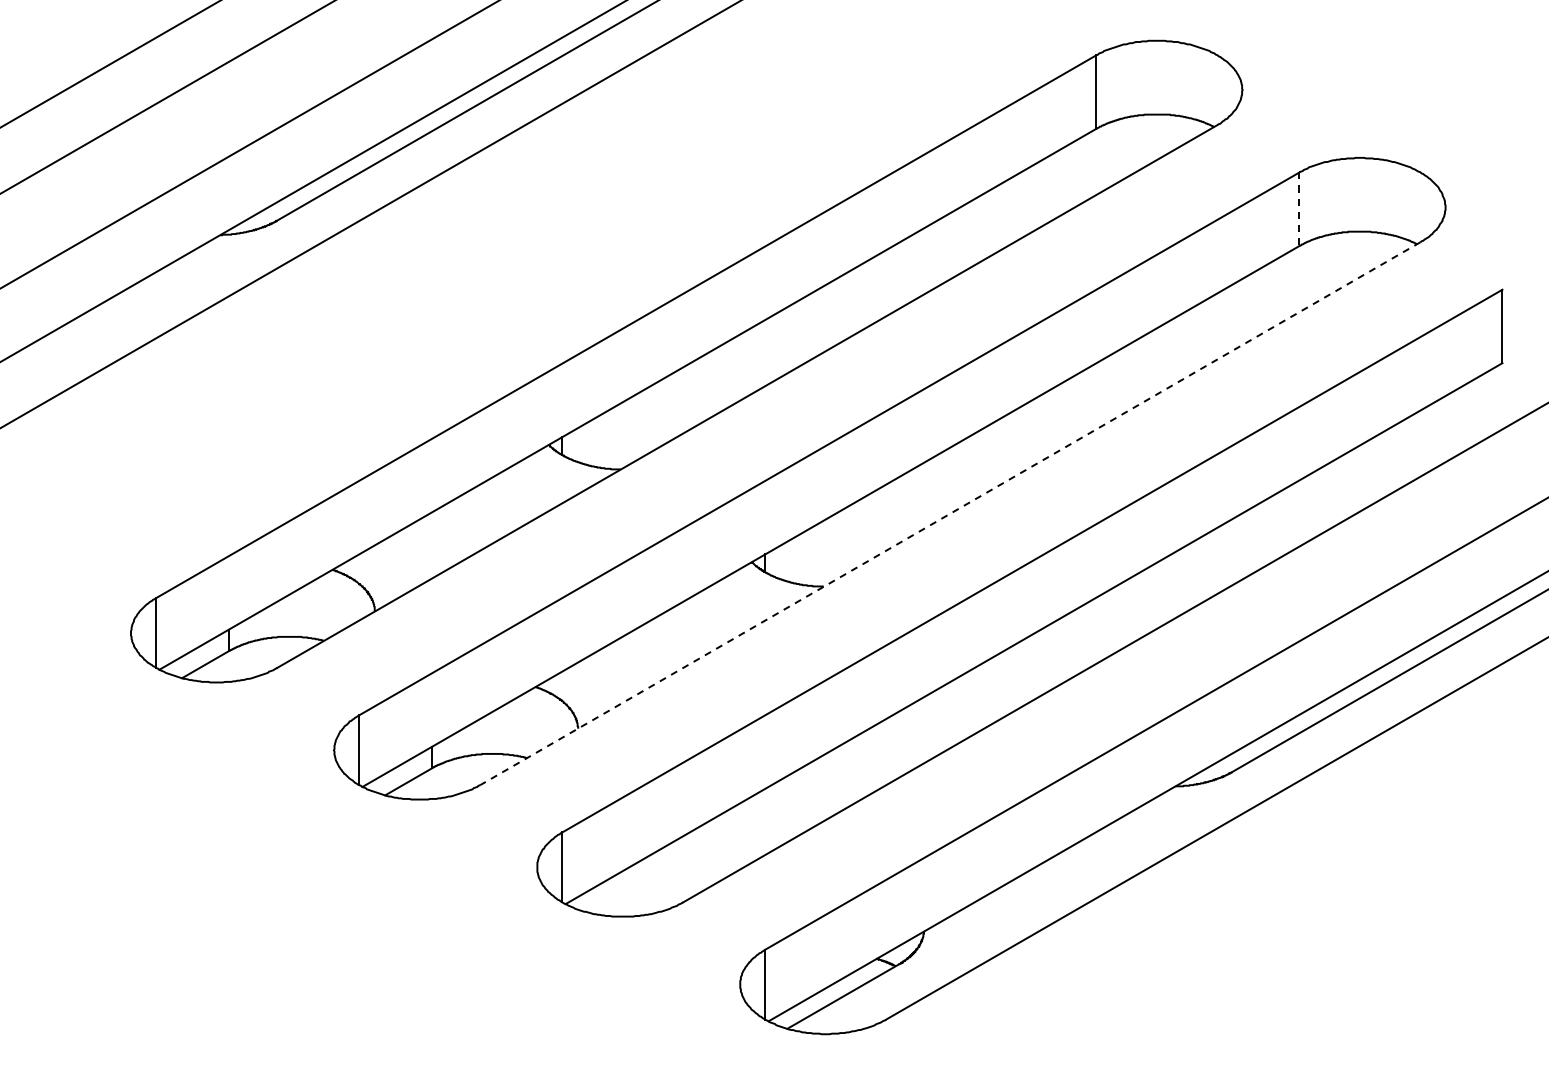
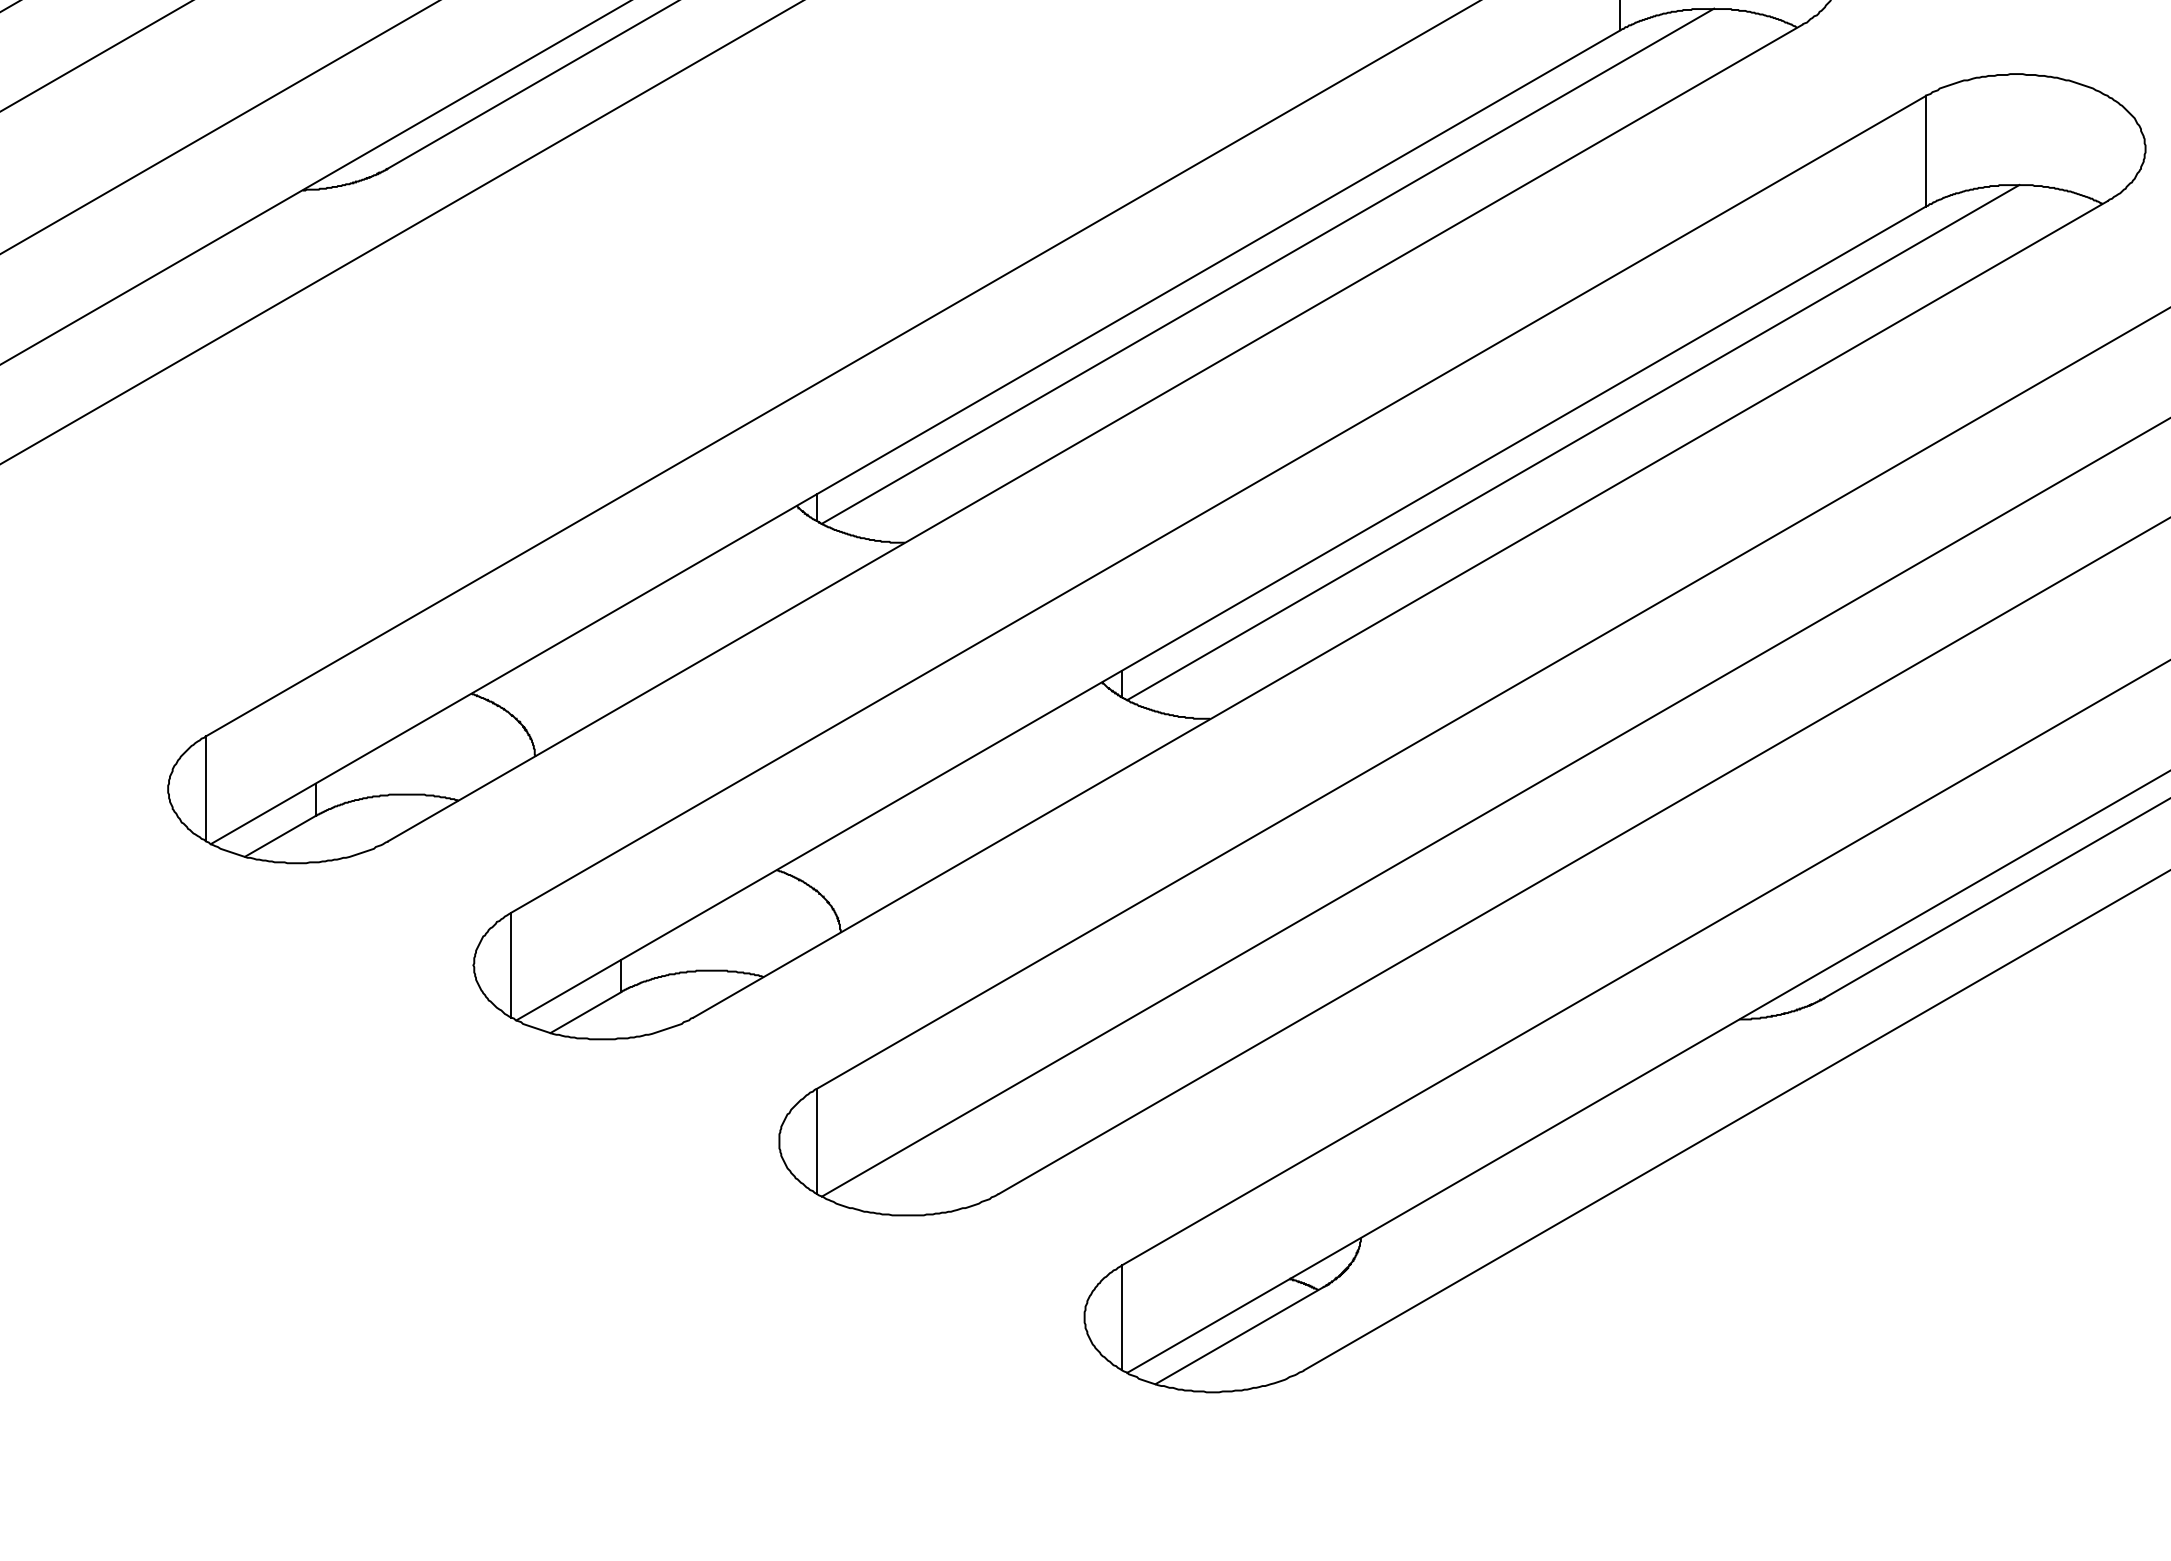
line: (1299, 209) -> (1925, 151), dashed -> solid
line: (861, 285) -> (1266, 266), added
line: (1064, 402) -> (1572, 442), added
line: (950, 513) -> (1400, 609), dashed -> solid

